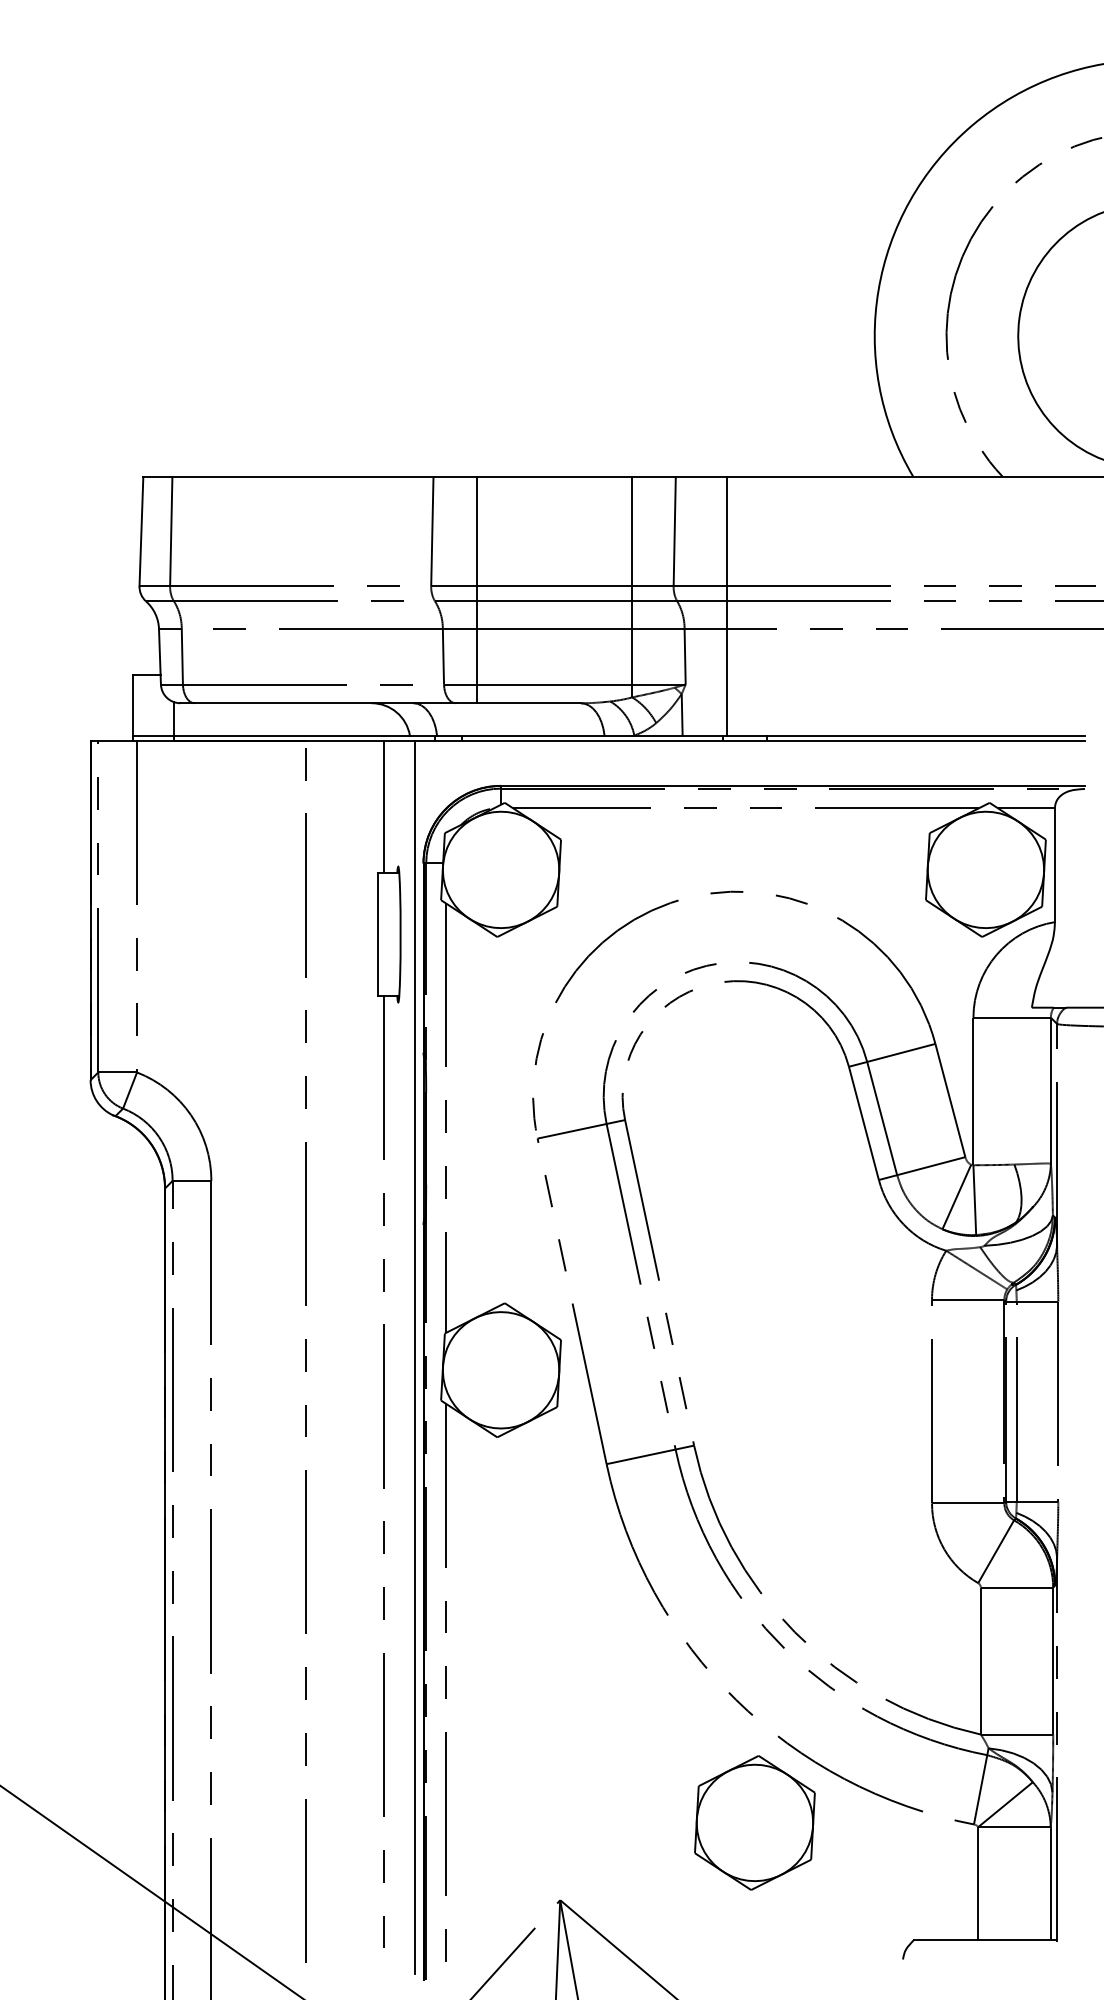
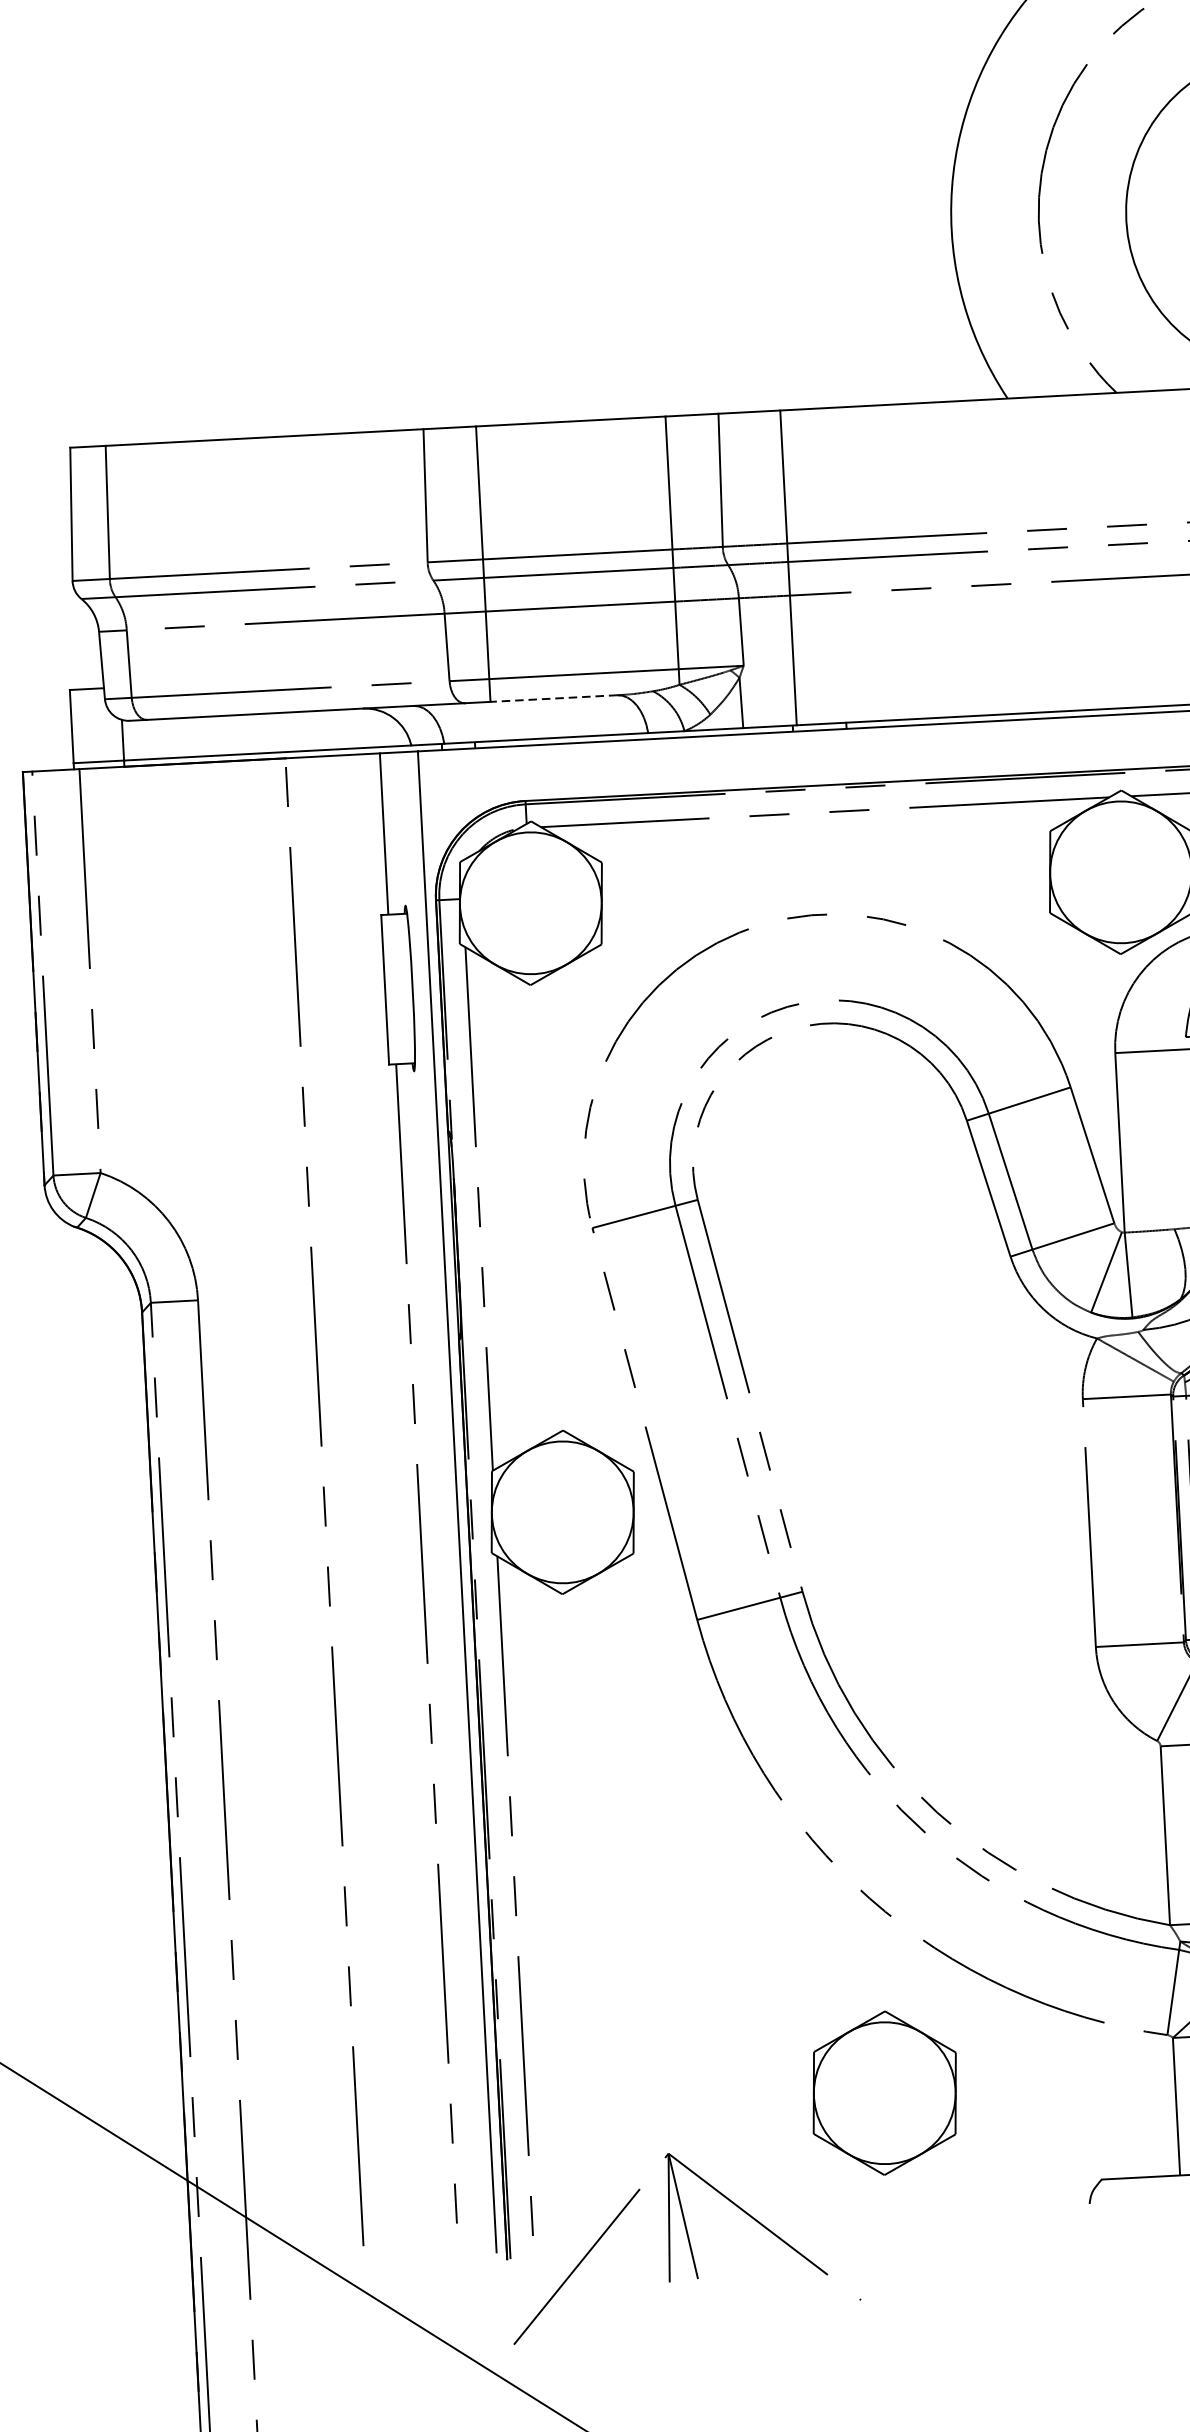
line: (528, 703) -> (553, 698), solid -> dashed
part: (754, 1822) -> (884, 2092), moved

